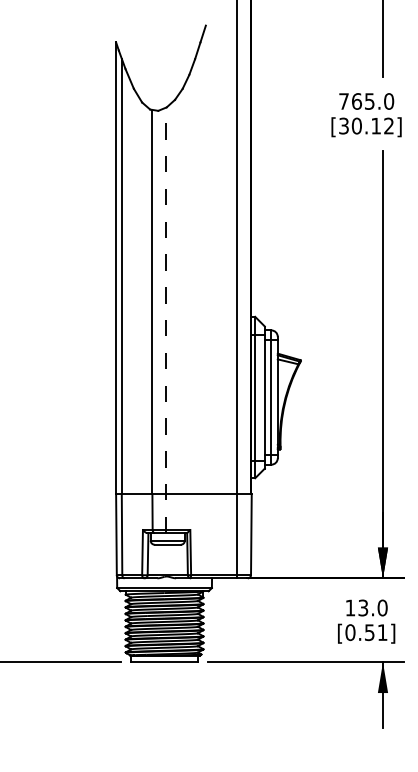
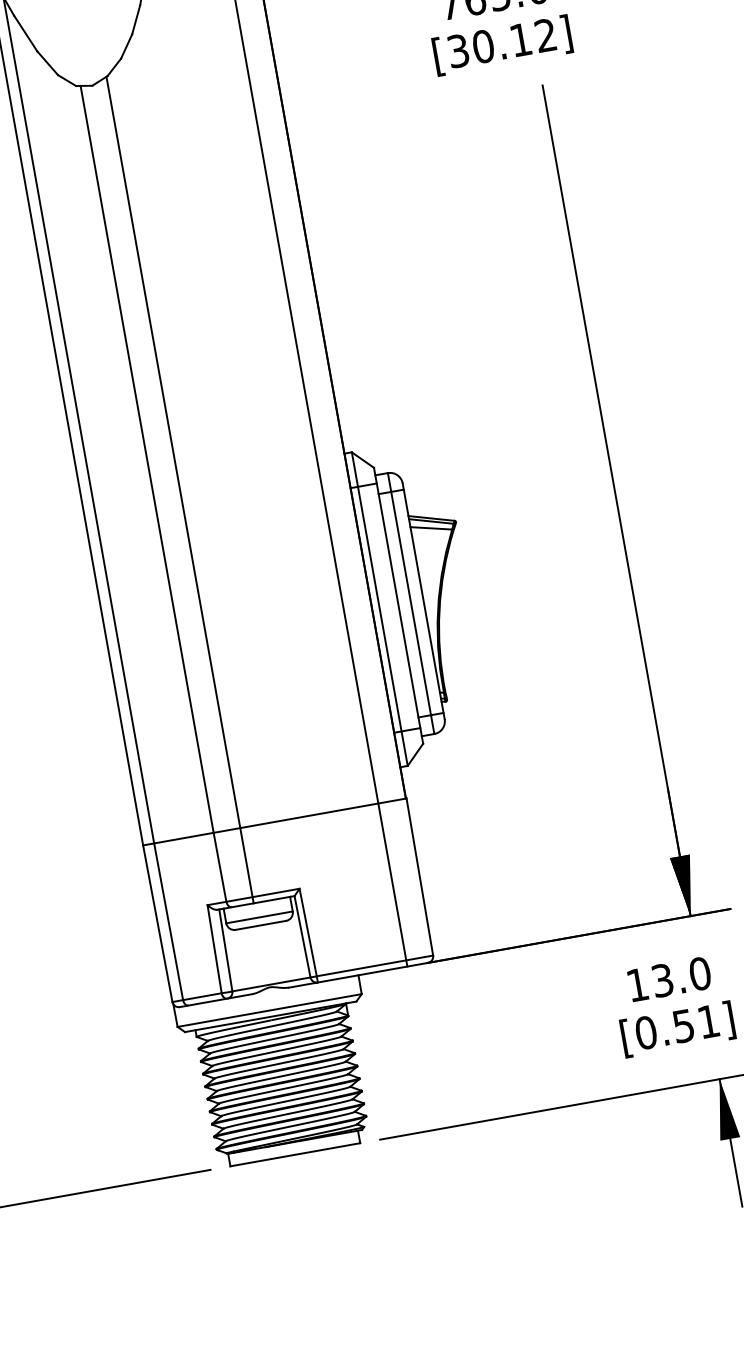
line: (166, 320) -> (180, 490), dashed -> solid

